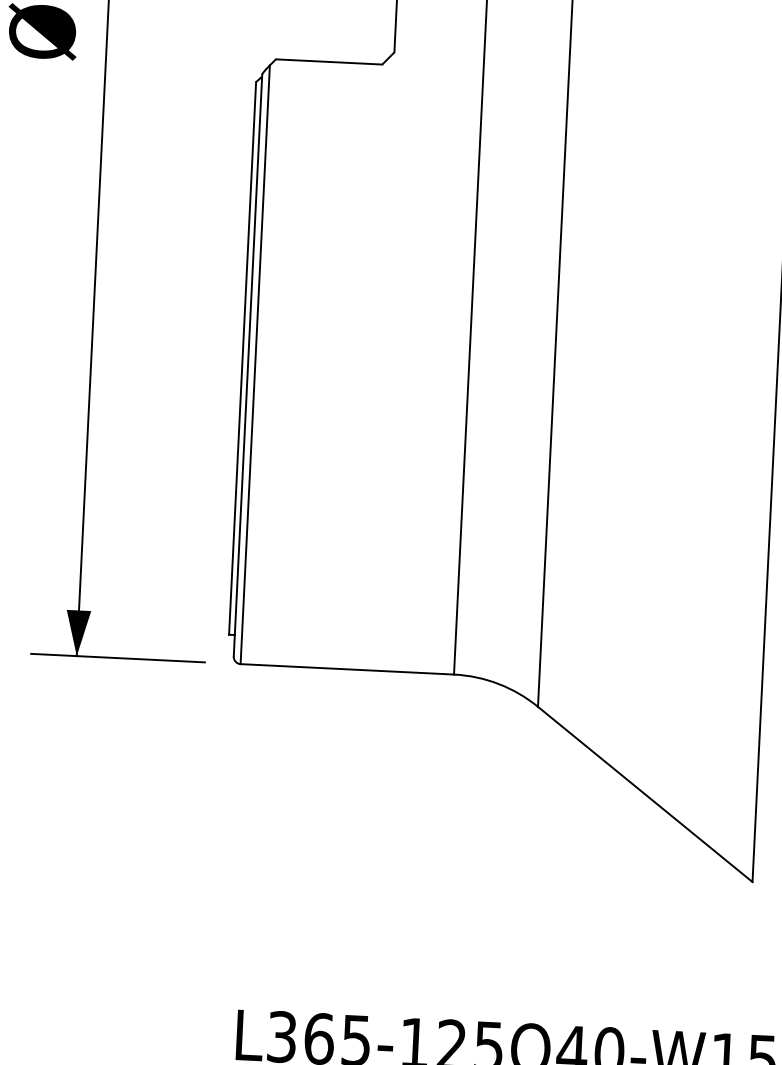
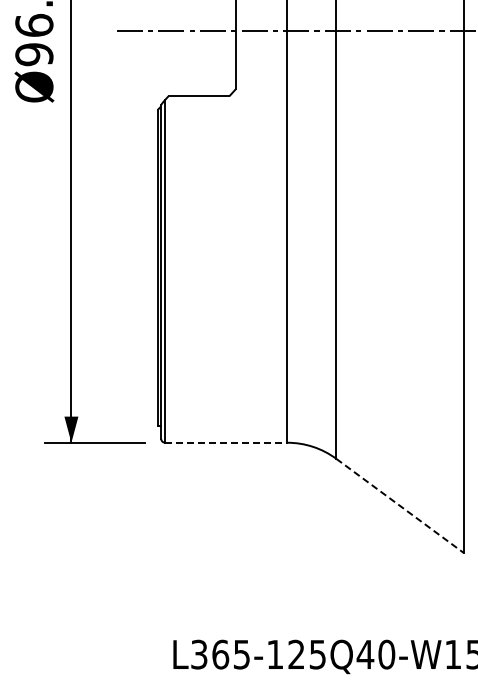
line: (347, 668) -> (226, 442), solid -> dashed
line: (646, 795) -> (400, 506), solid -> dashed

